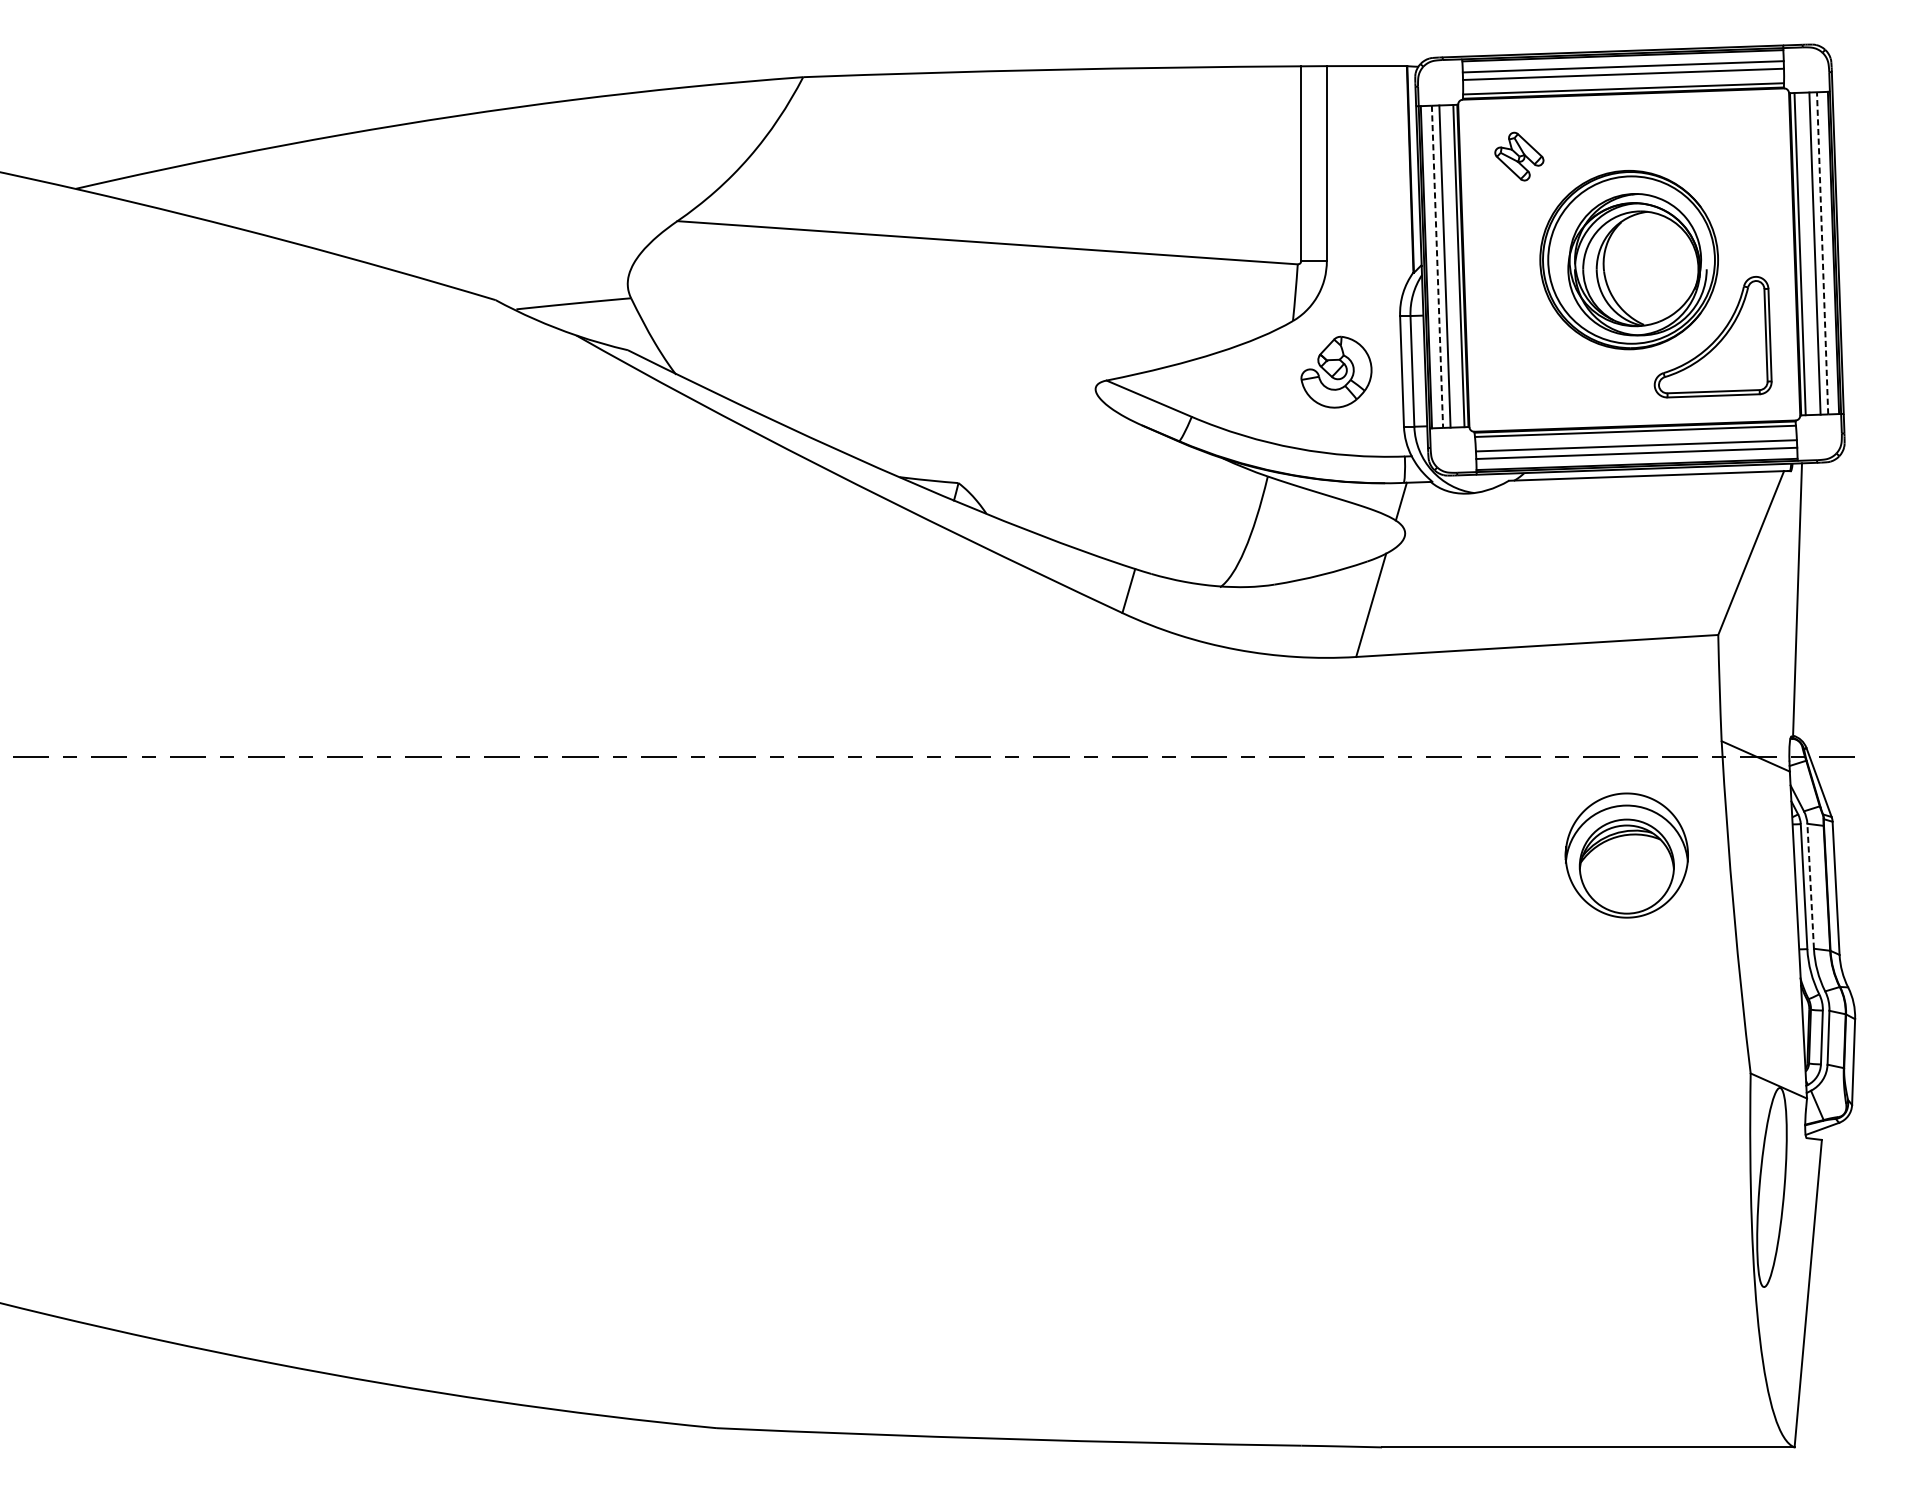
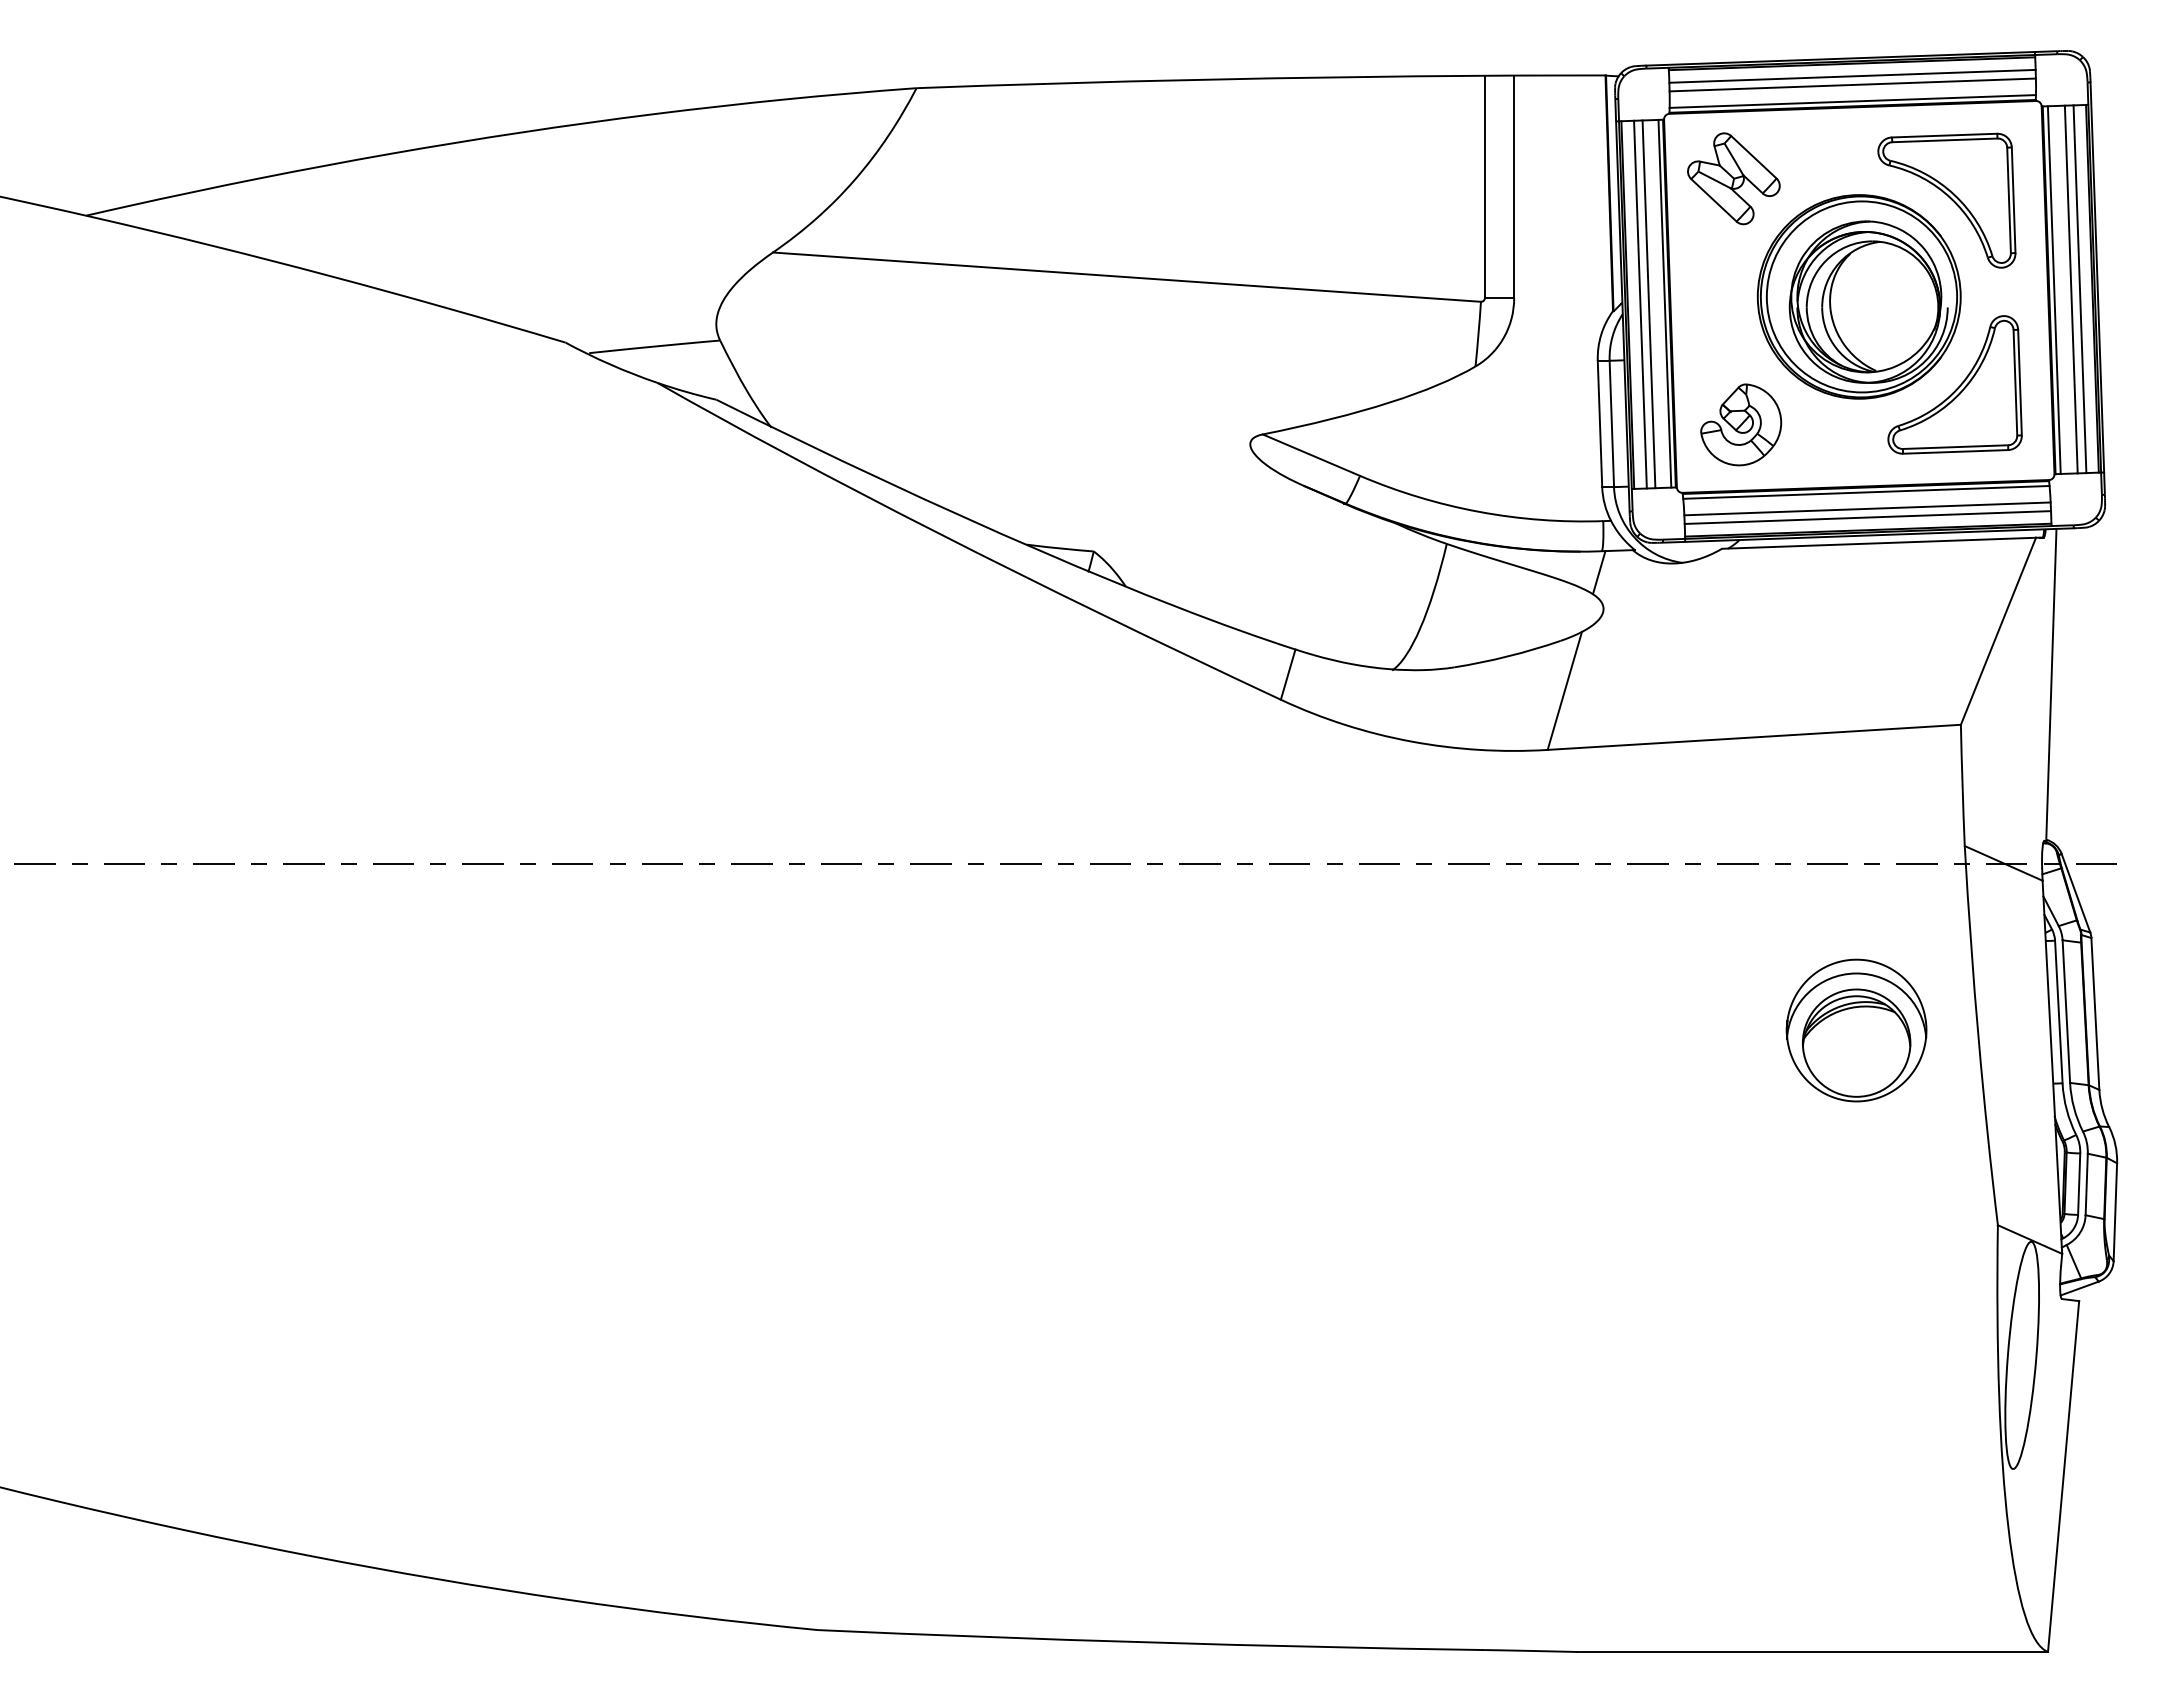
part: (1519, 156) -> (1733, 178), size x1.67
part: (1705, 175) -> (1946, 200), added
line: (1822, 253) -> (2079, 289), dashed -> solid
line: (1437, 266) -> (1640, 304), dashed -> solid
part: (1336, 371) -> (1741, 424), moved
part: (1626, 855) -> (1856, 1030), moved
line: (1810, 886) -> (2066, 1011), dashed -> solid

